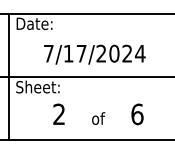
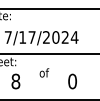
text: (137, 113) -> (72, 80), 6 -> 0
text: (59, 114) -> (16, 81), 2 -> 8
text: (98, 118) -> (44, 72), moved

